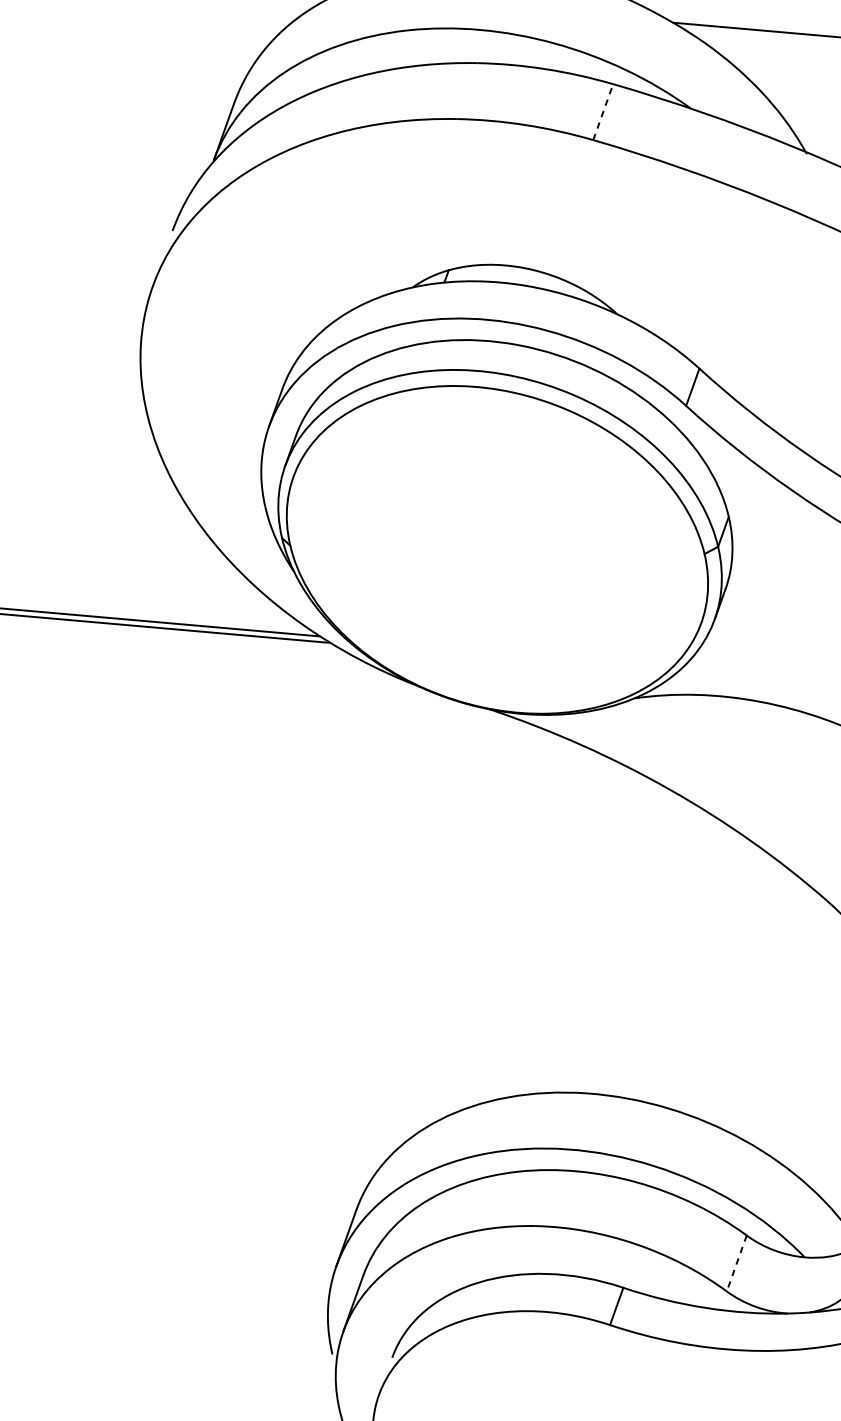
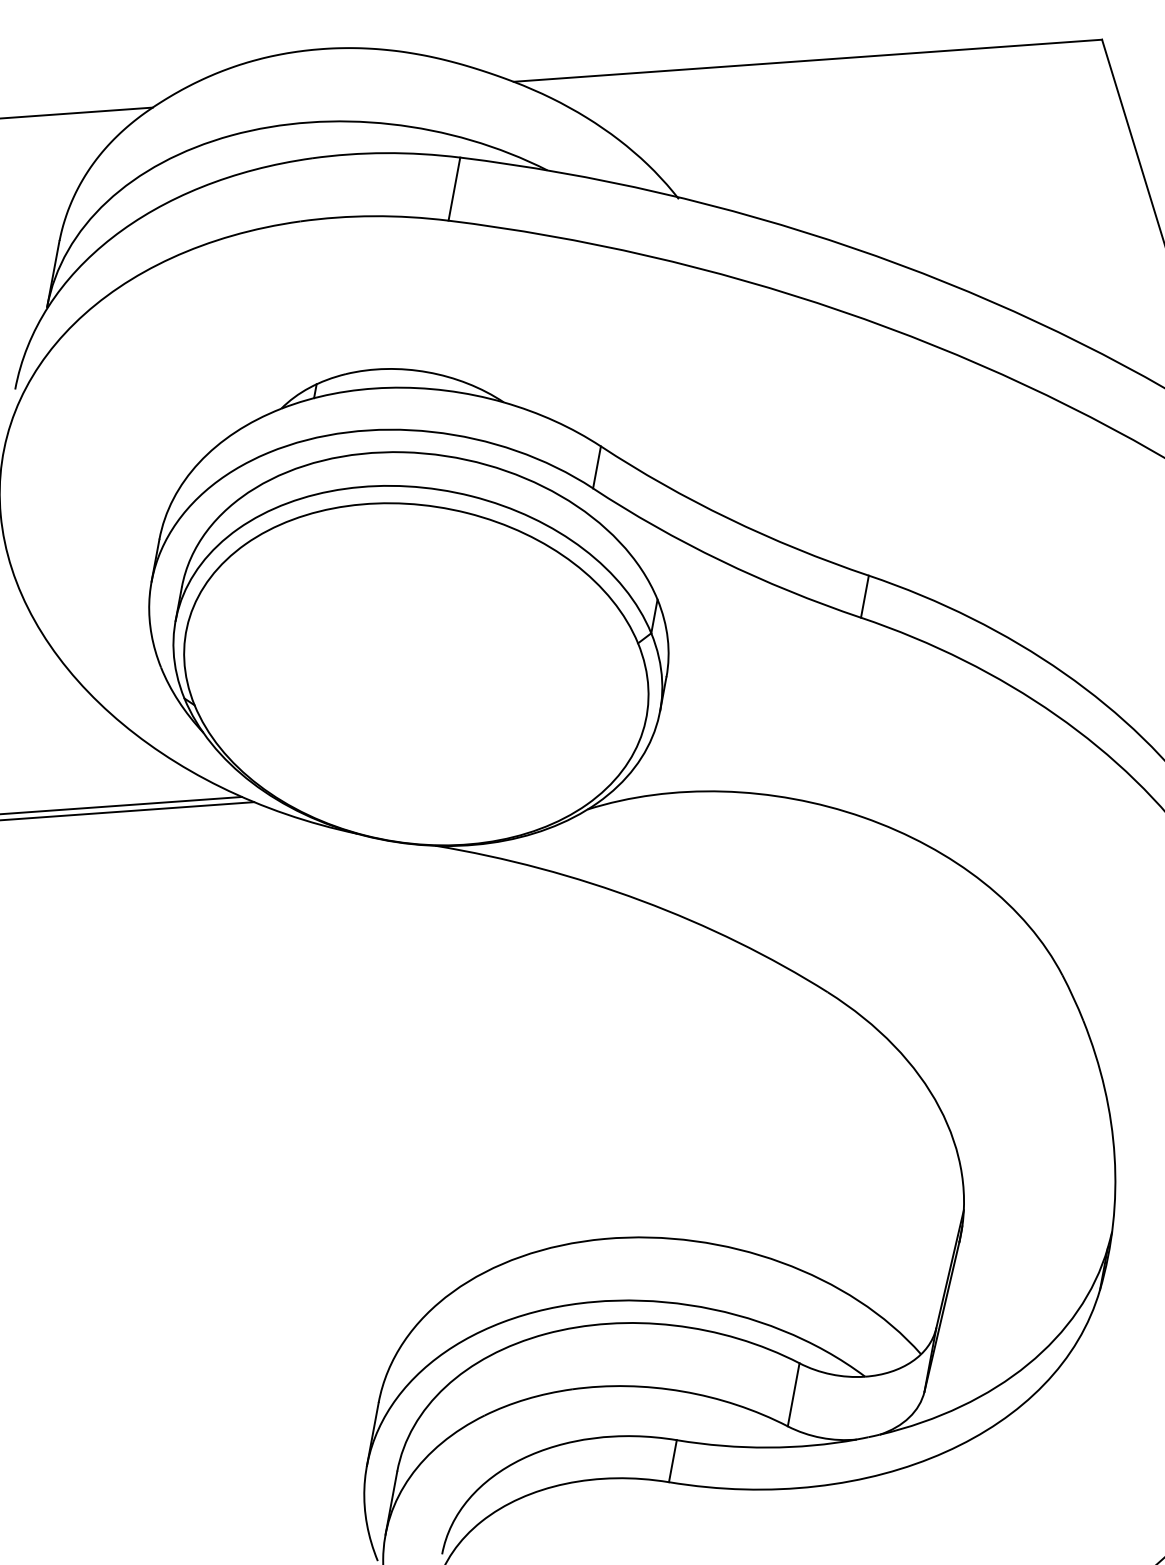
line: (603, 111) -> (454, 188), dashed -> solid
line: (736, 1264) -> (793, 1395), dashed -> solid

